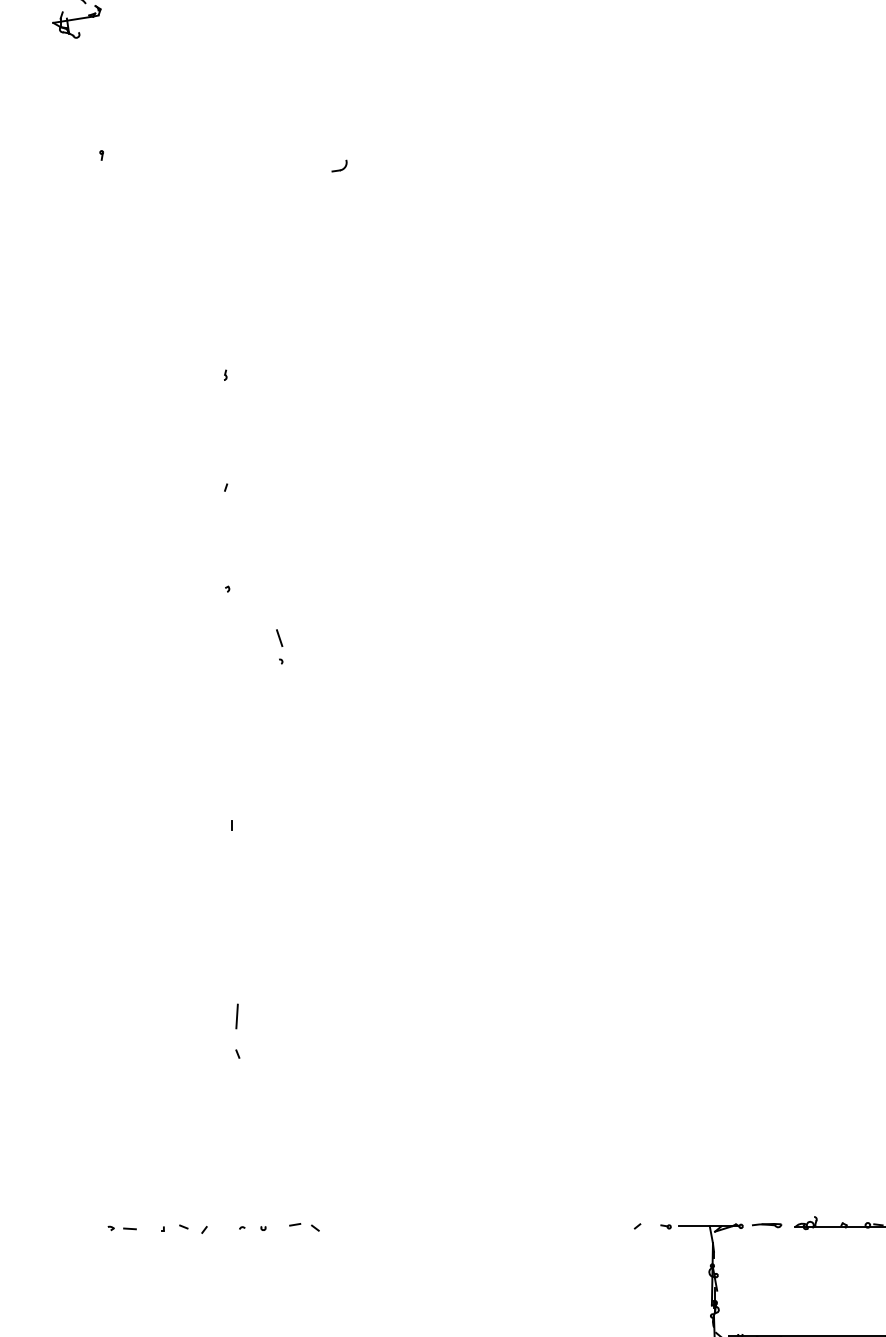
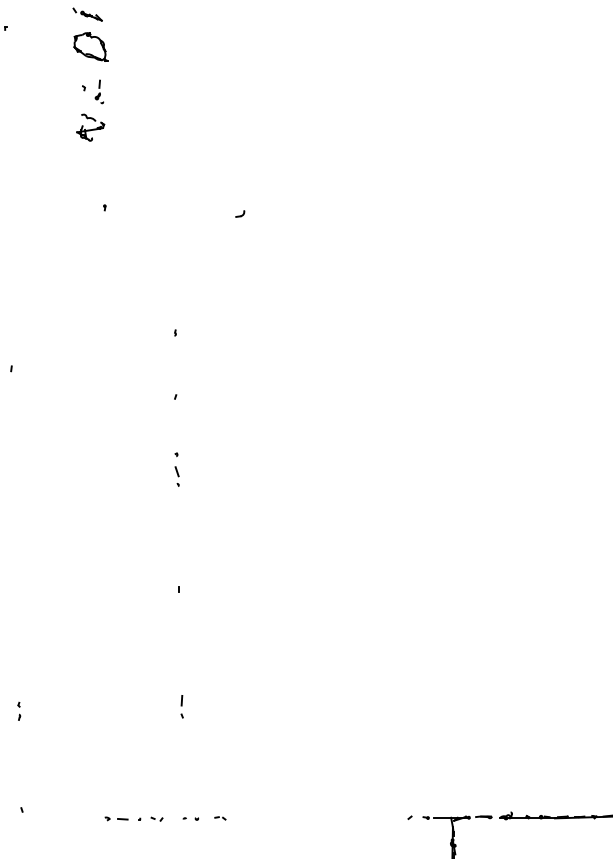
part: (278, 646) -> (176, 476), moved
part: (236, 1031) -> (181, 706), size x0.71
part: (122, 1227) -> (116, 818), size x1.43
part: (192, 1227) -> (156, 818), size x0.71
part: (304, 1227) -> (220, 818), size x0.62

